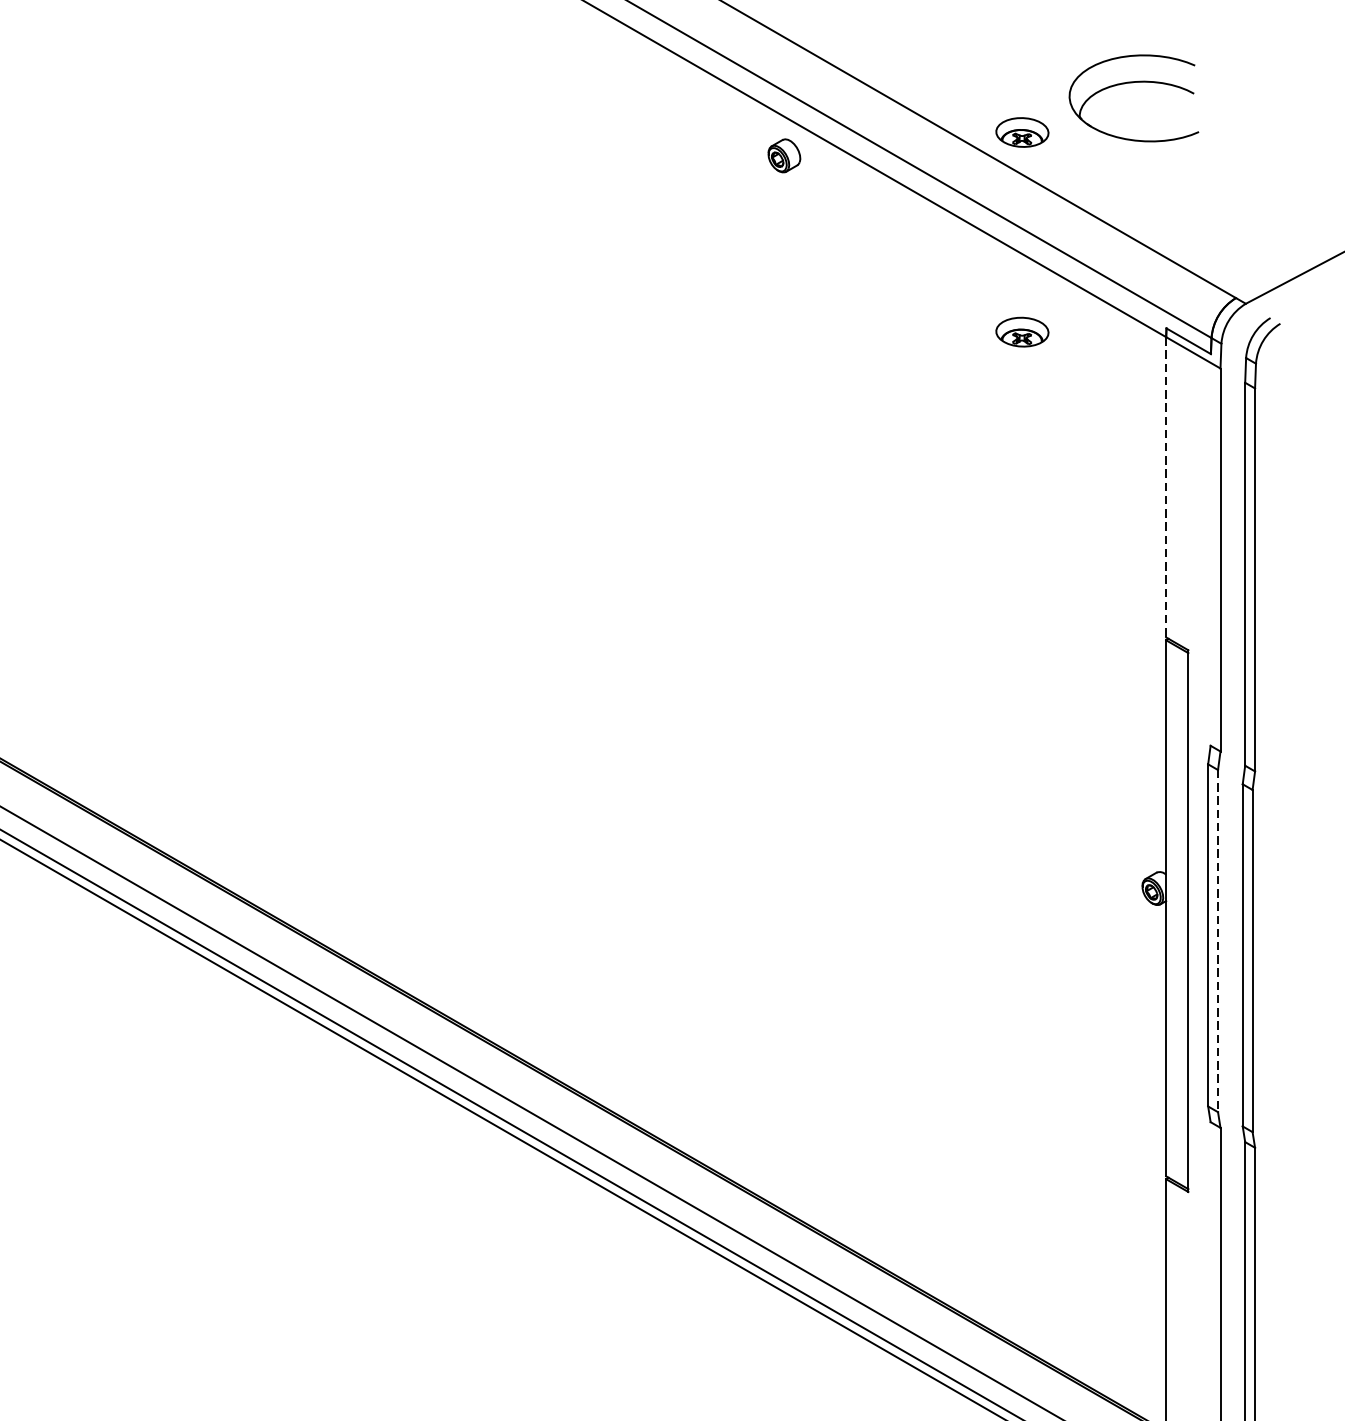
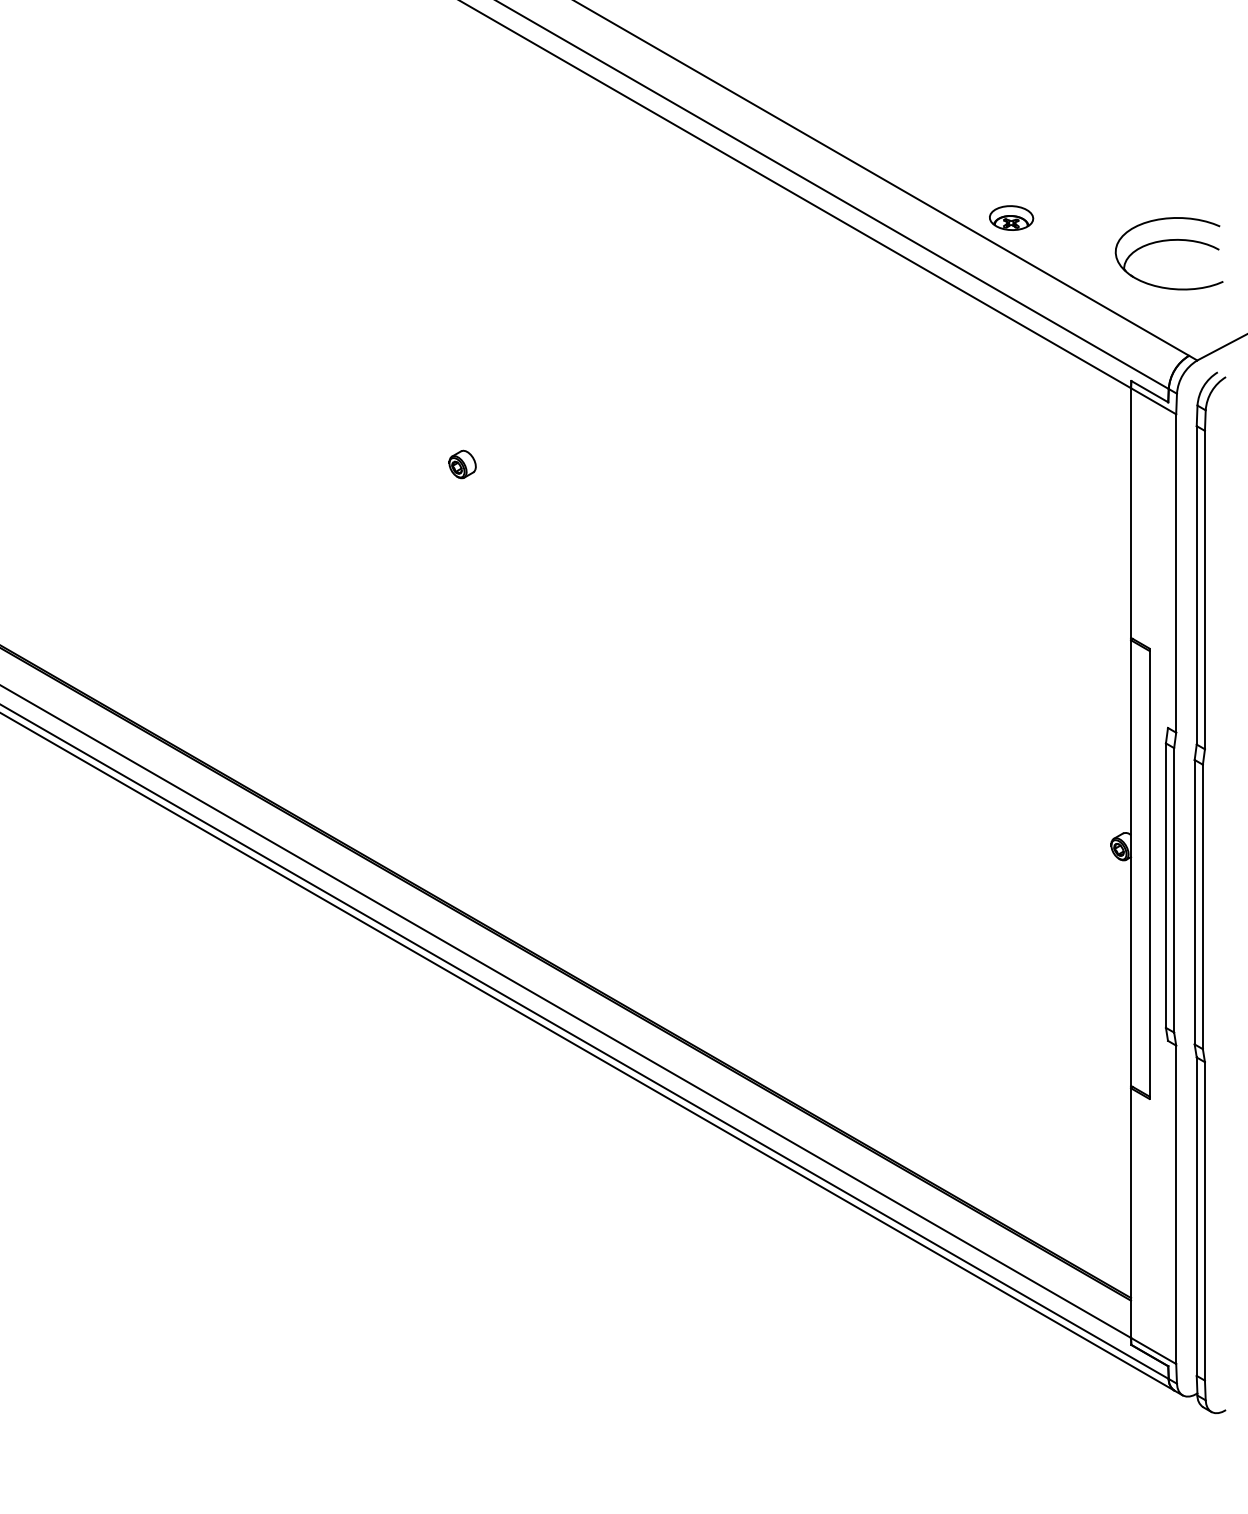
part: (1133, 83) -> (1168, 241), moved
part: (784, 155) -> (462, 464), moved
part: (1022, 331) -> (1011, 383), removed
line: (1166, 487) -> (1131, 513), dashed -> solid
line: (1218, 941) -> (1174, 890), dashed -> solid

